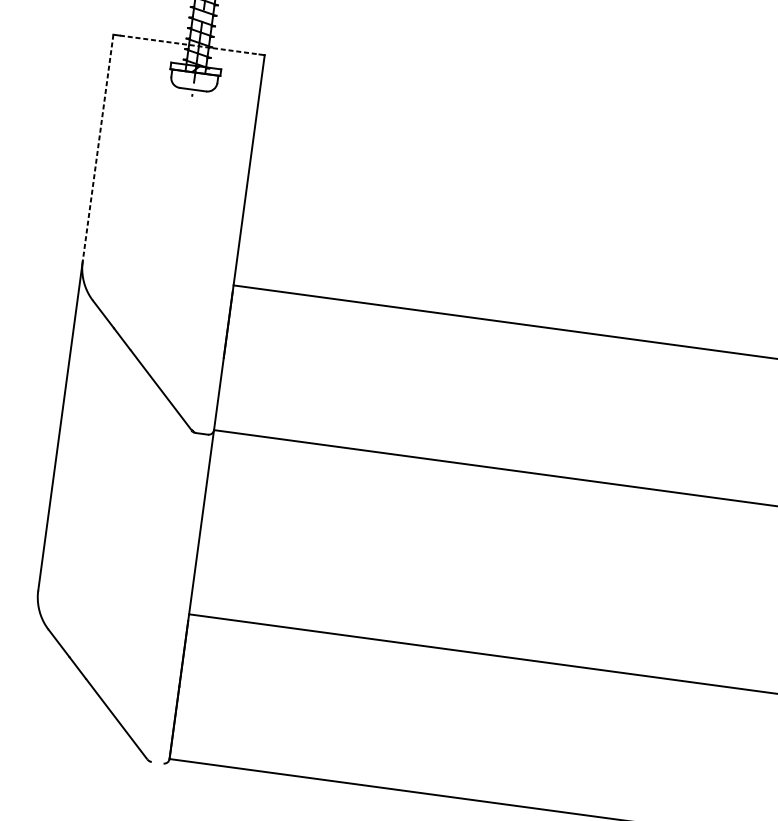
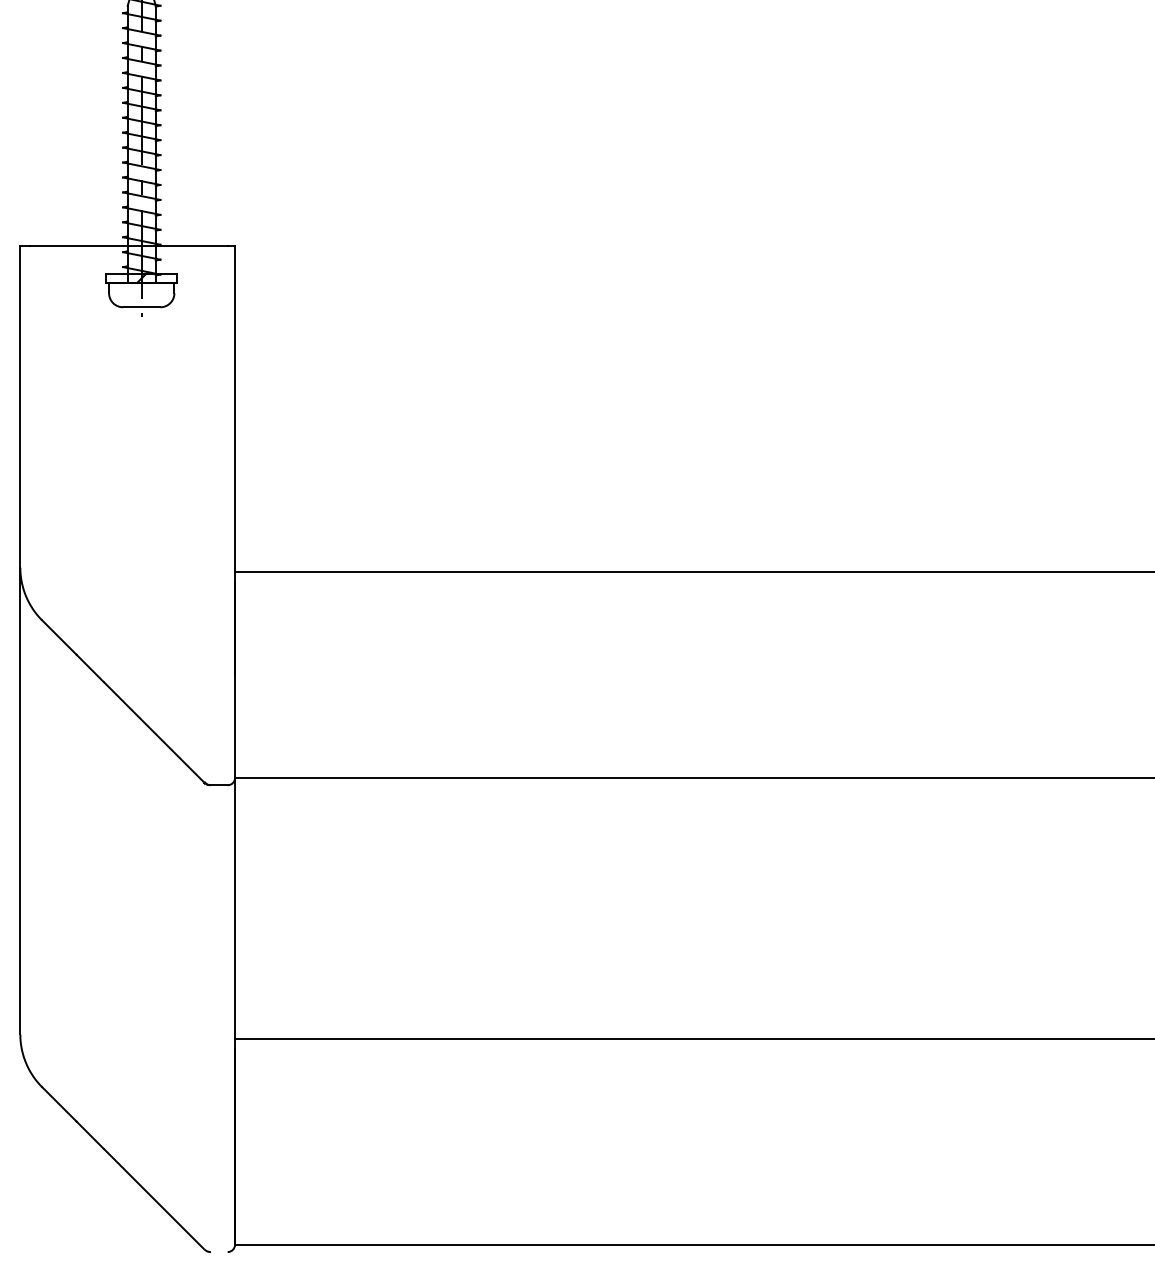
line: (189, 44) -> (128, 245), dashed -> solid
line: (98, 148) -> (20, 406), dashed -> solid

